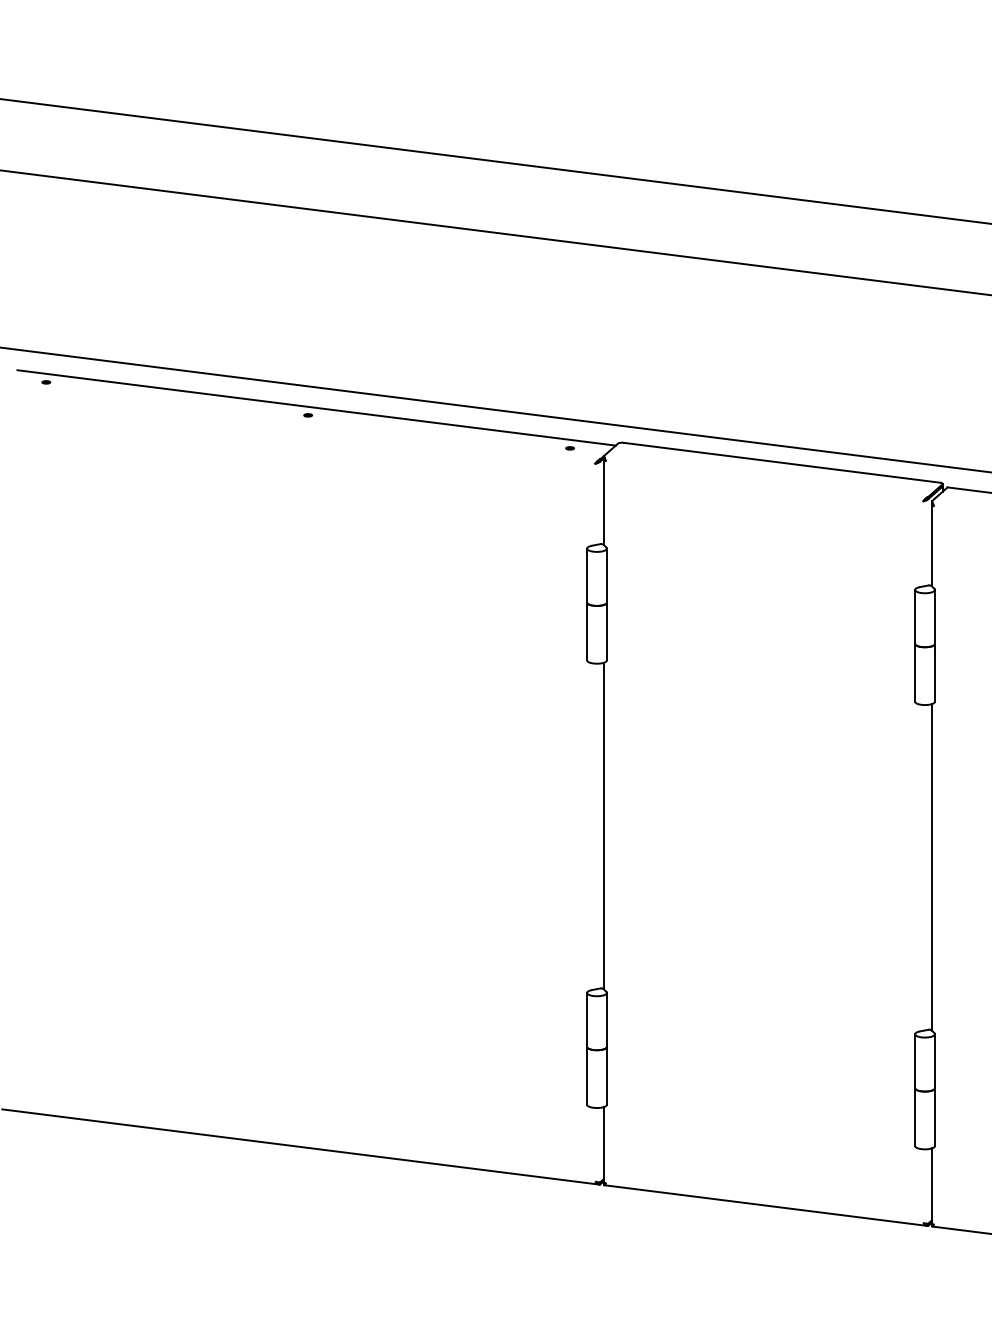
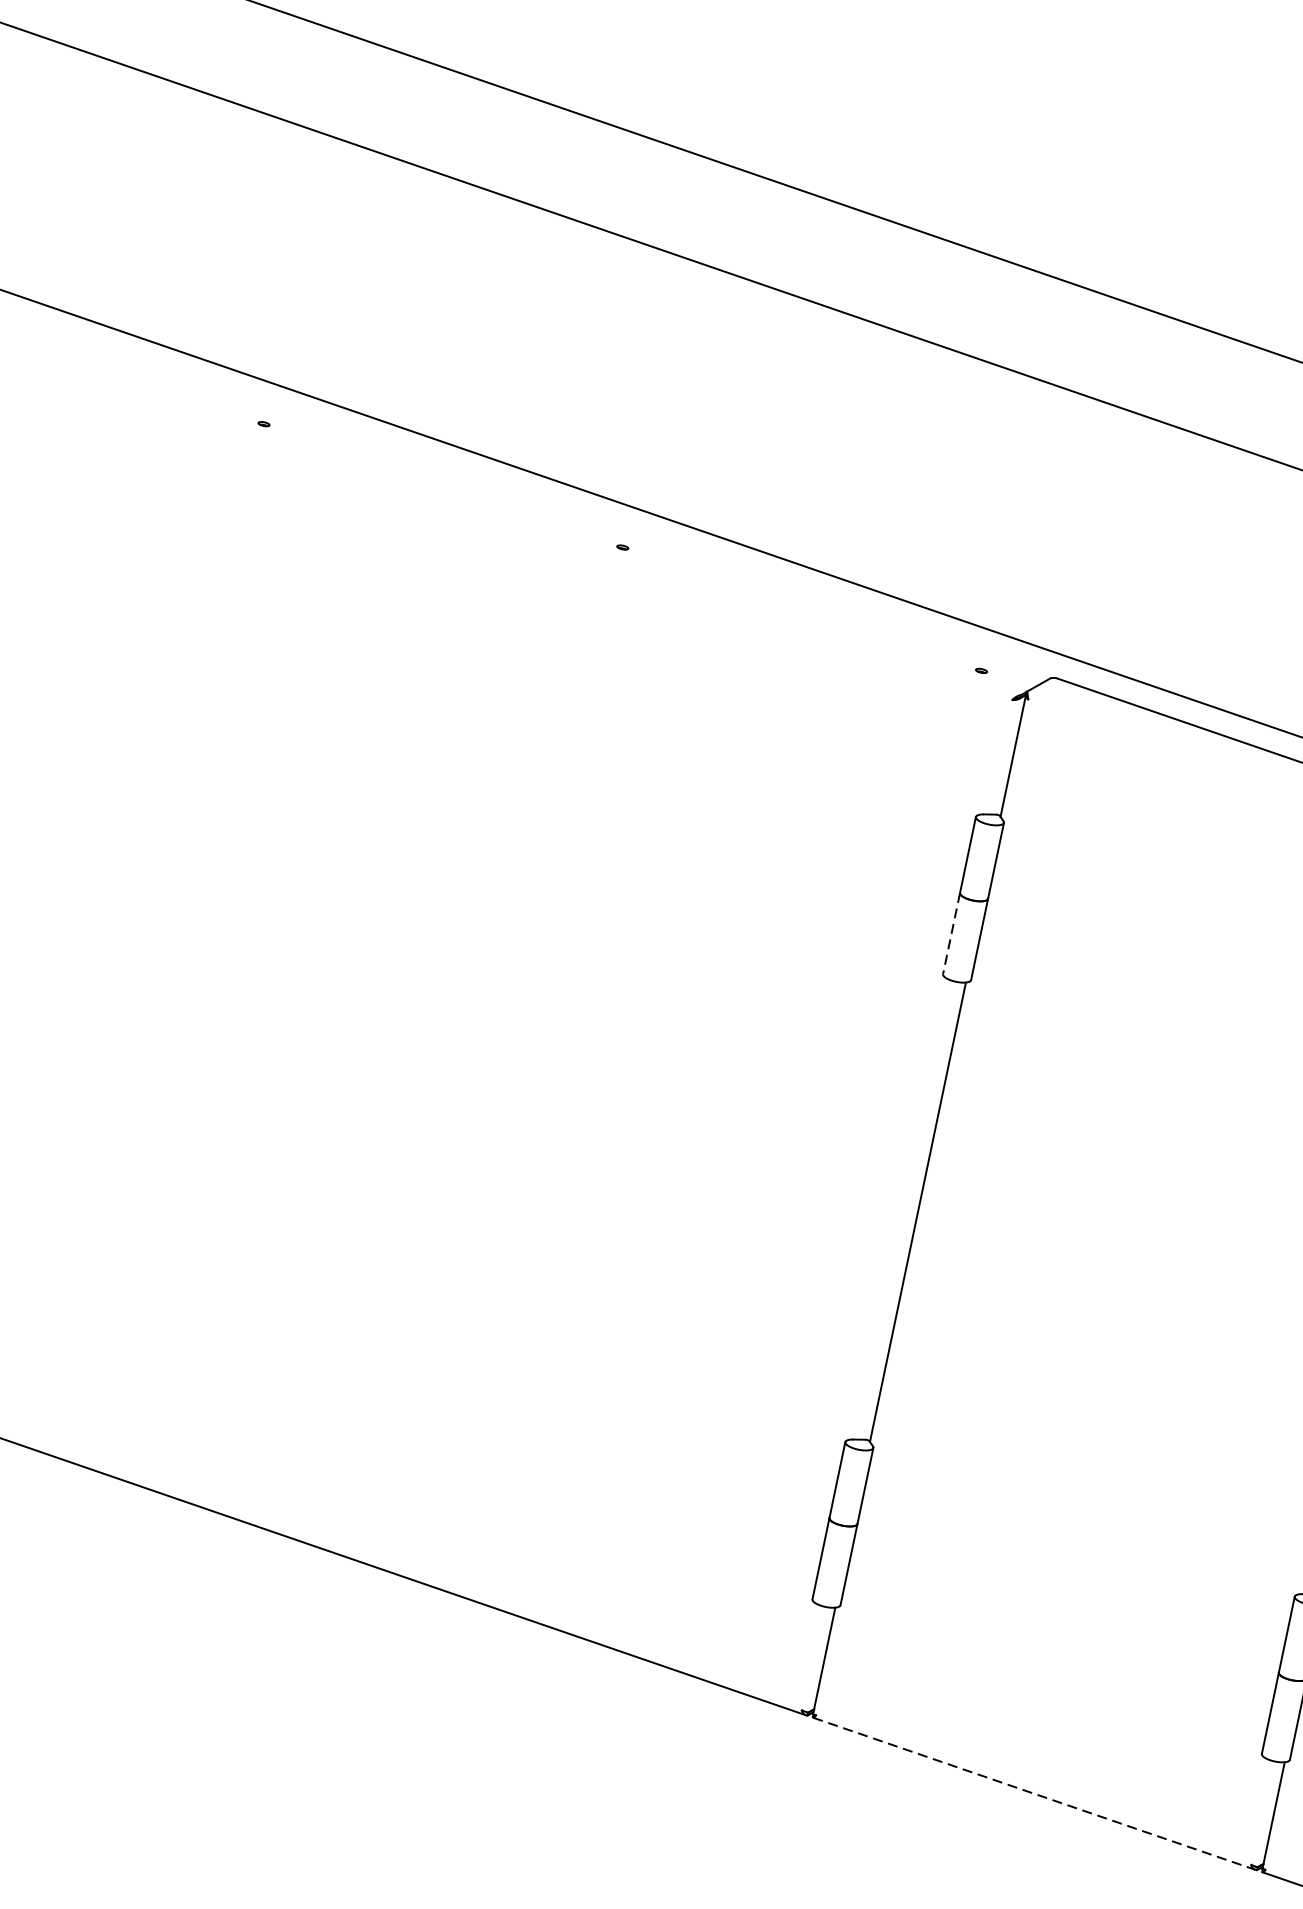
line: (316, 407) -> (636, 538), removed
line: (587, 631) -> (952, 933), solid -> dashed
line: (765, 1205) -> (1033, 1793), solid -> dashed

